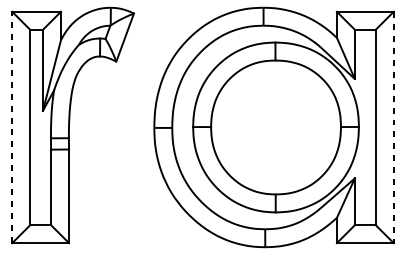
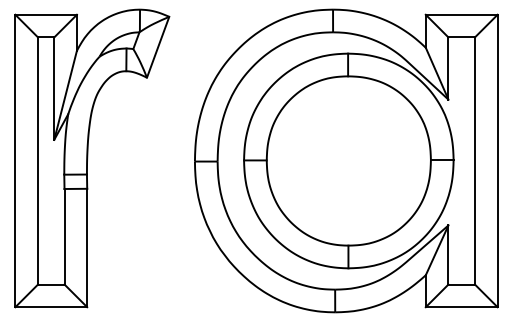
line: (12, 127) -> (15, 160), dashed -> solid
line: (393, 127) -> (497, 161), dashed -> solid

